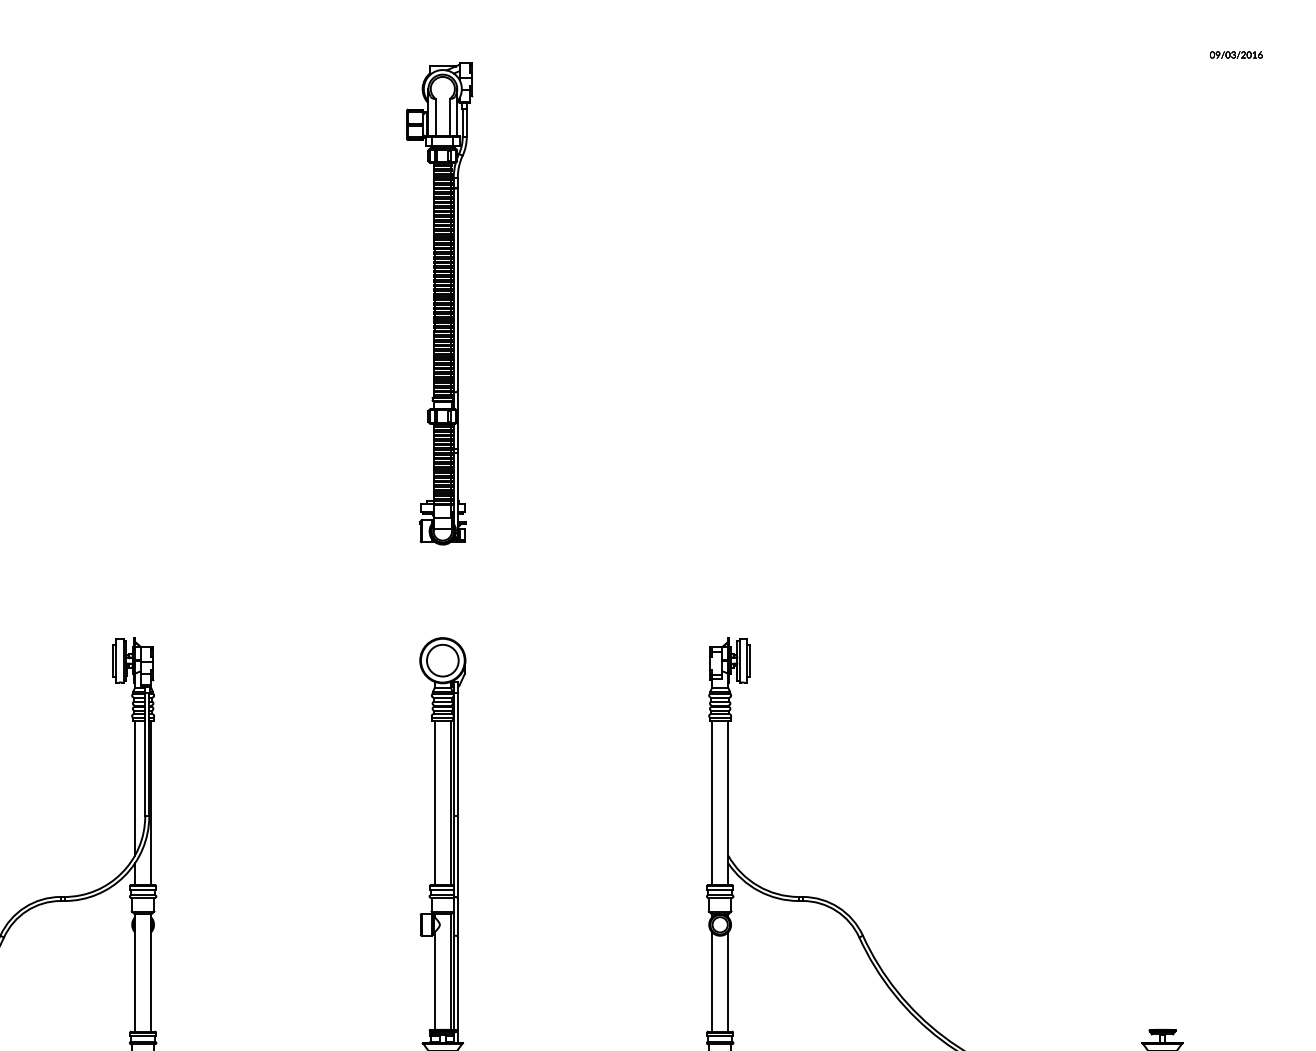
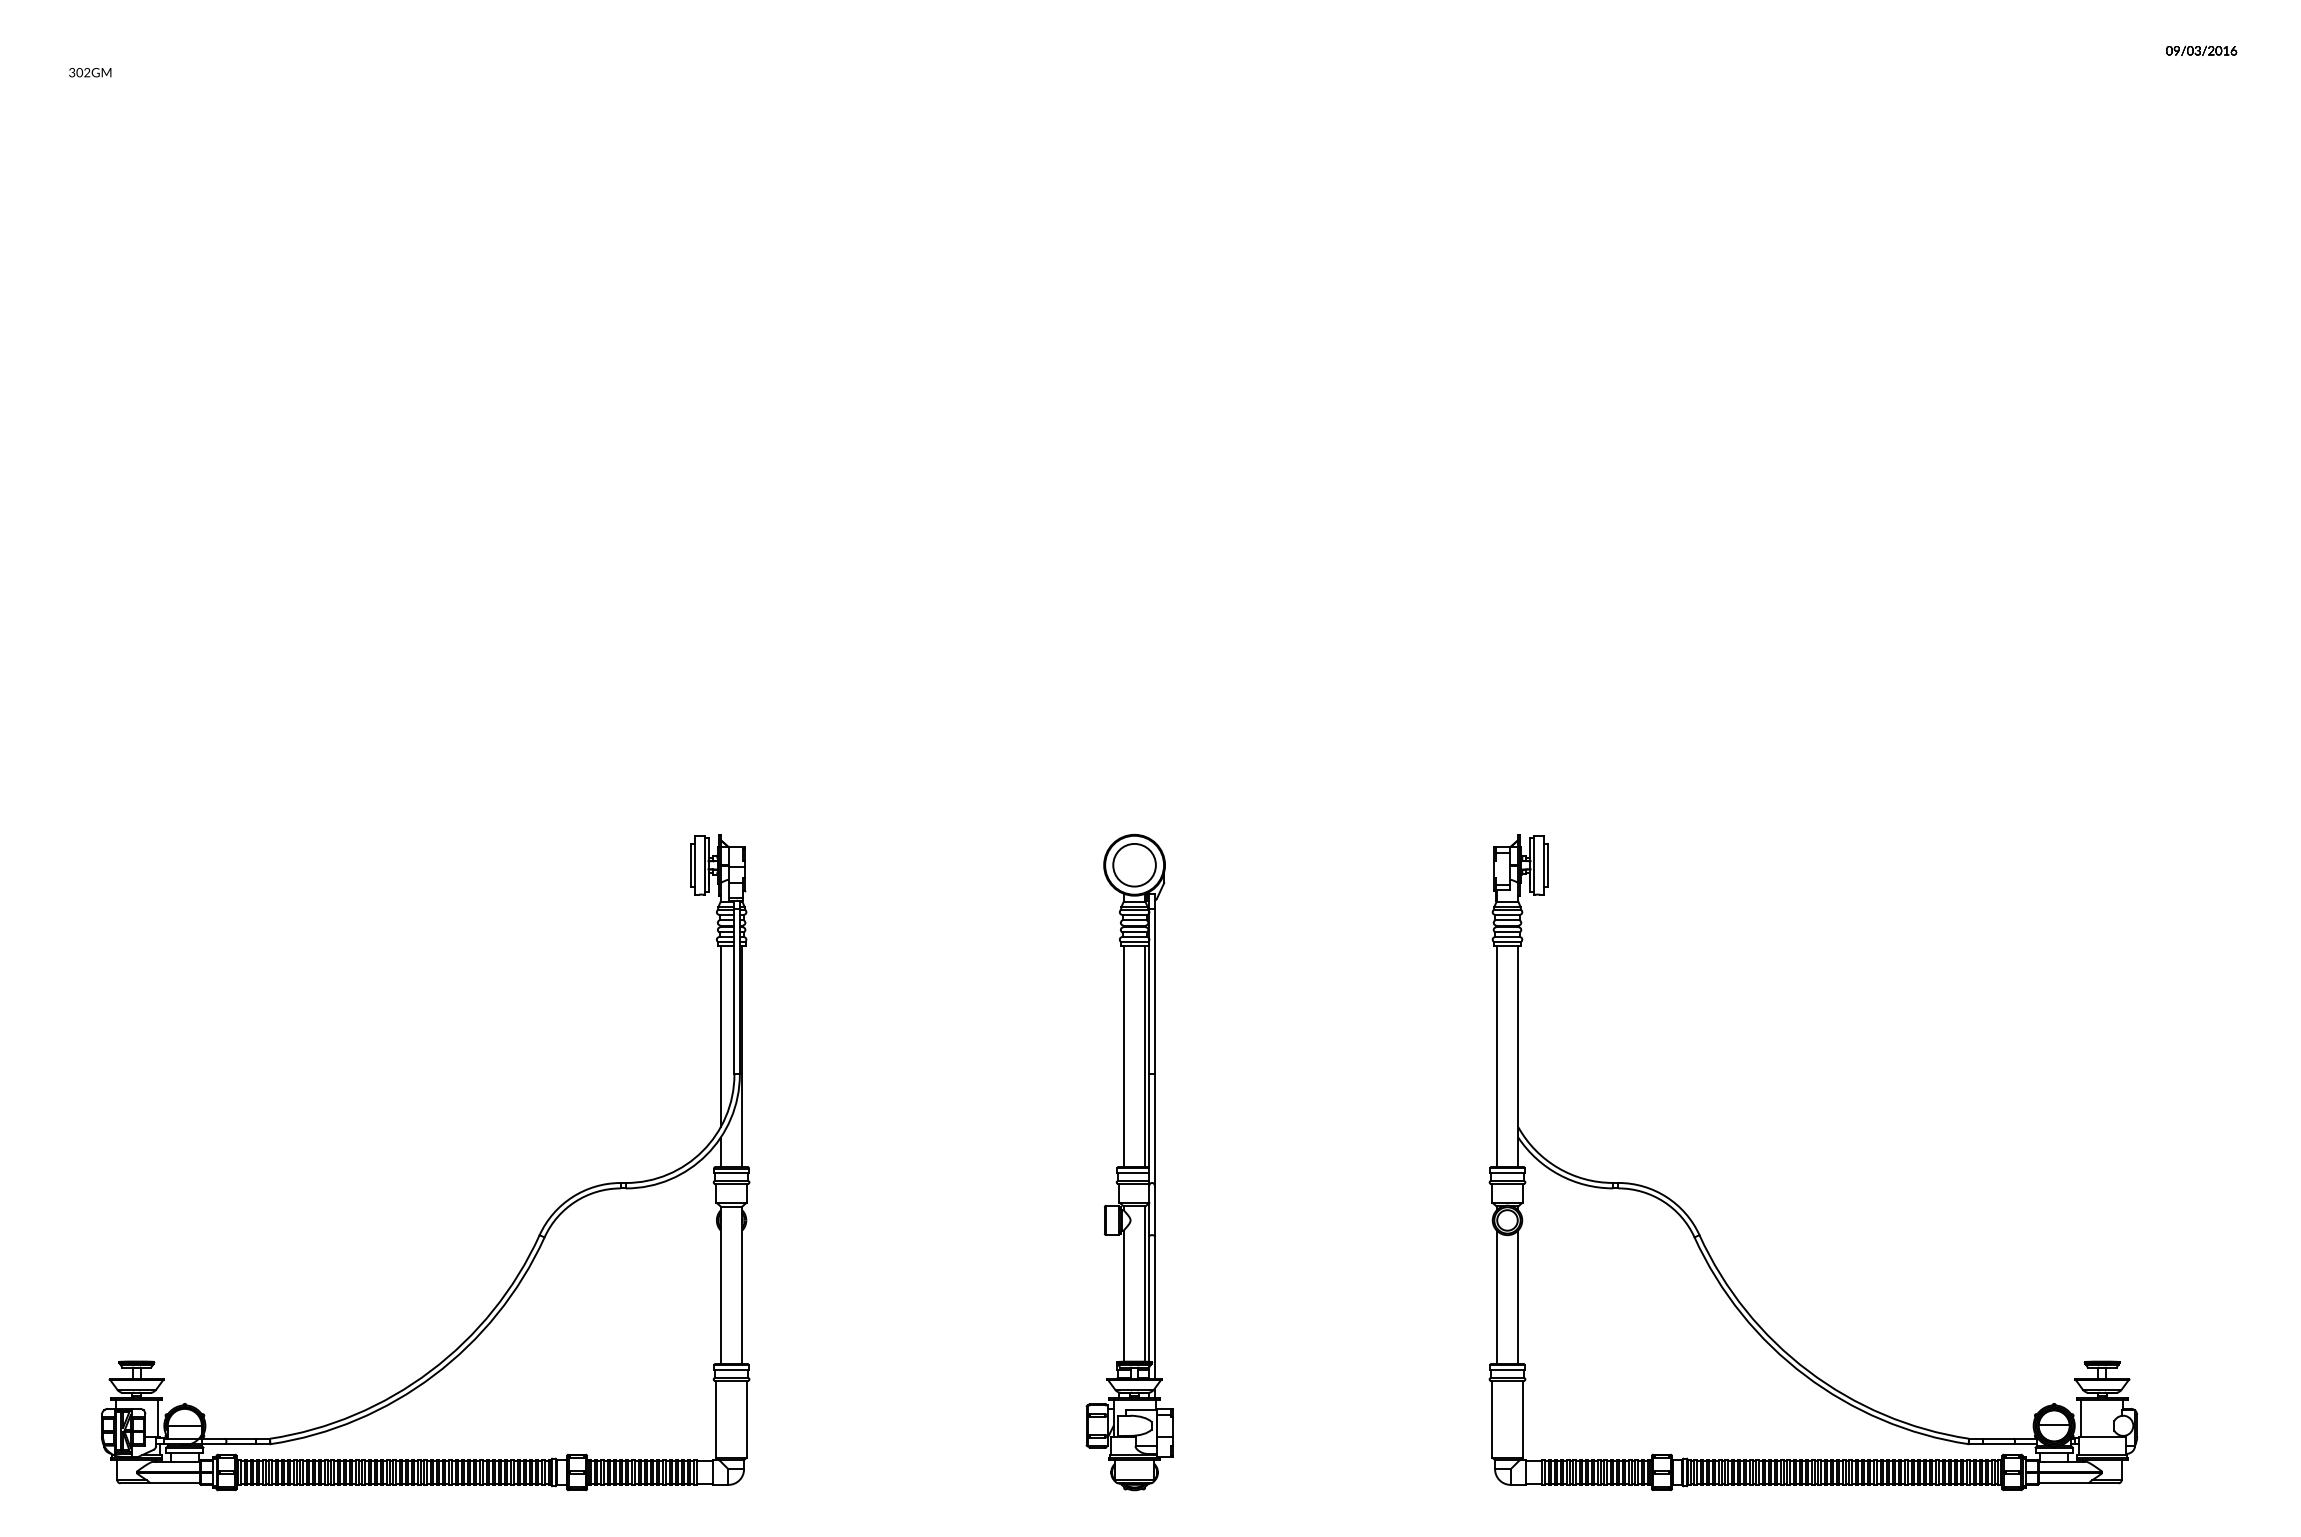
part: (439, 303) -> (1129, 385), removed

